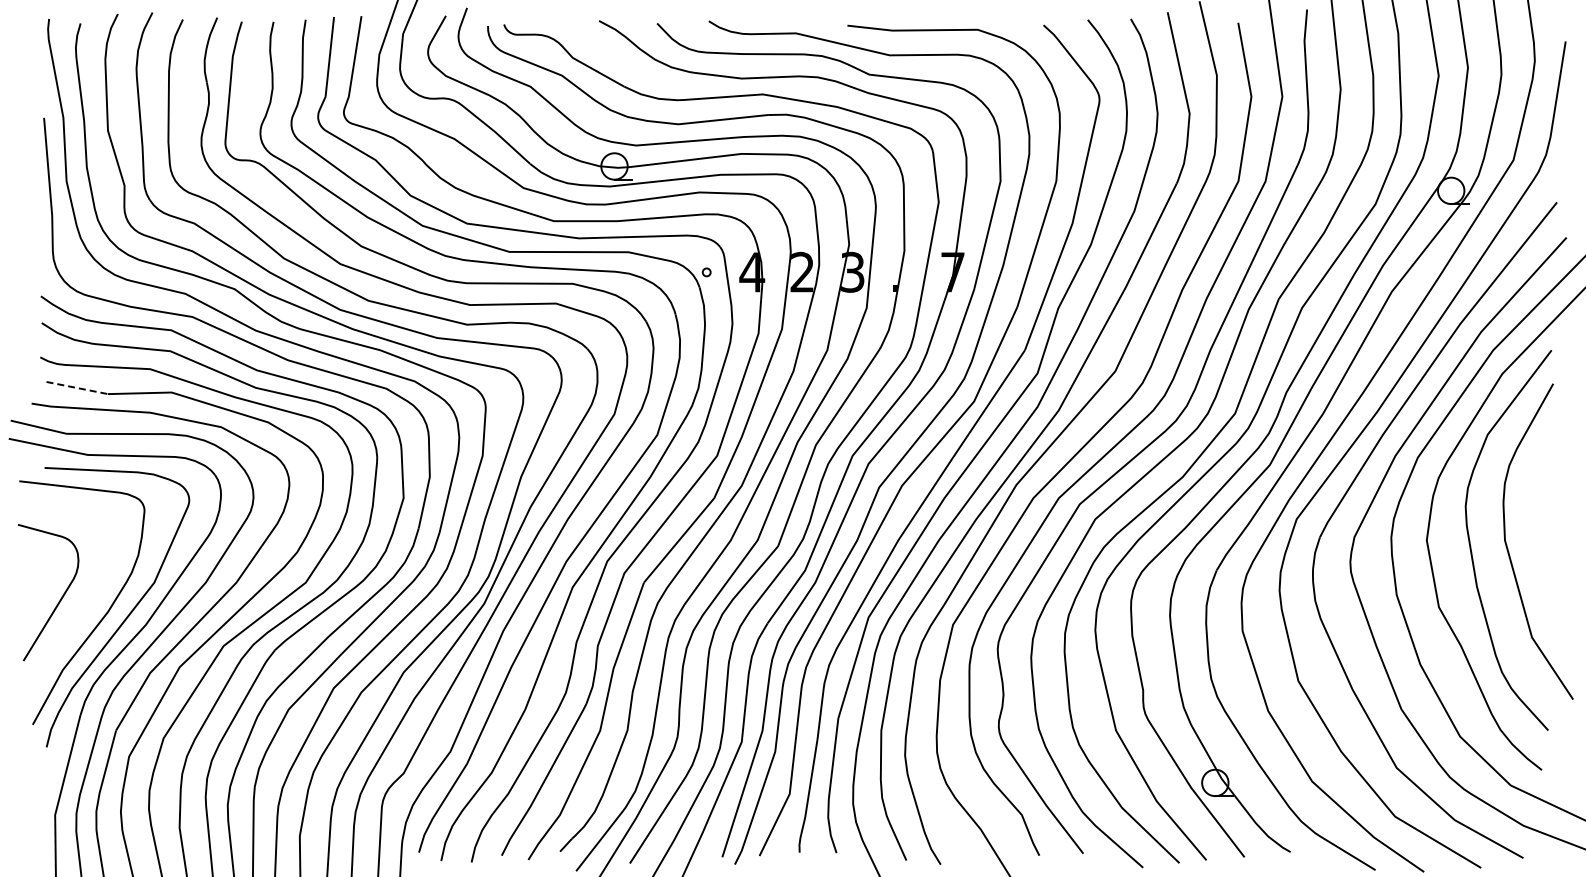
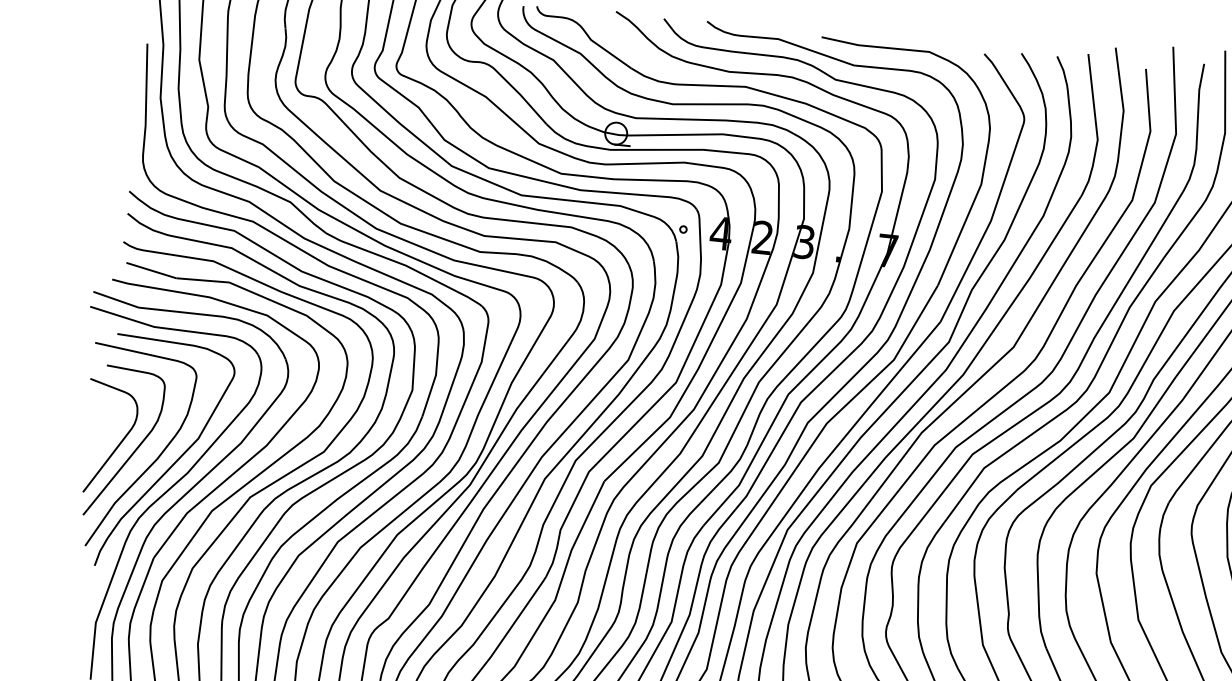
line: (77, 388) -> (151, 270), dashed -> solid
curve: (79, 604) -> (134, 450), added

